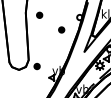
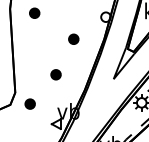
part: (51, 49) -> (55, 73), added

